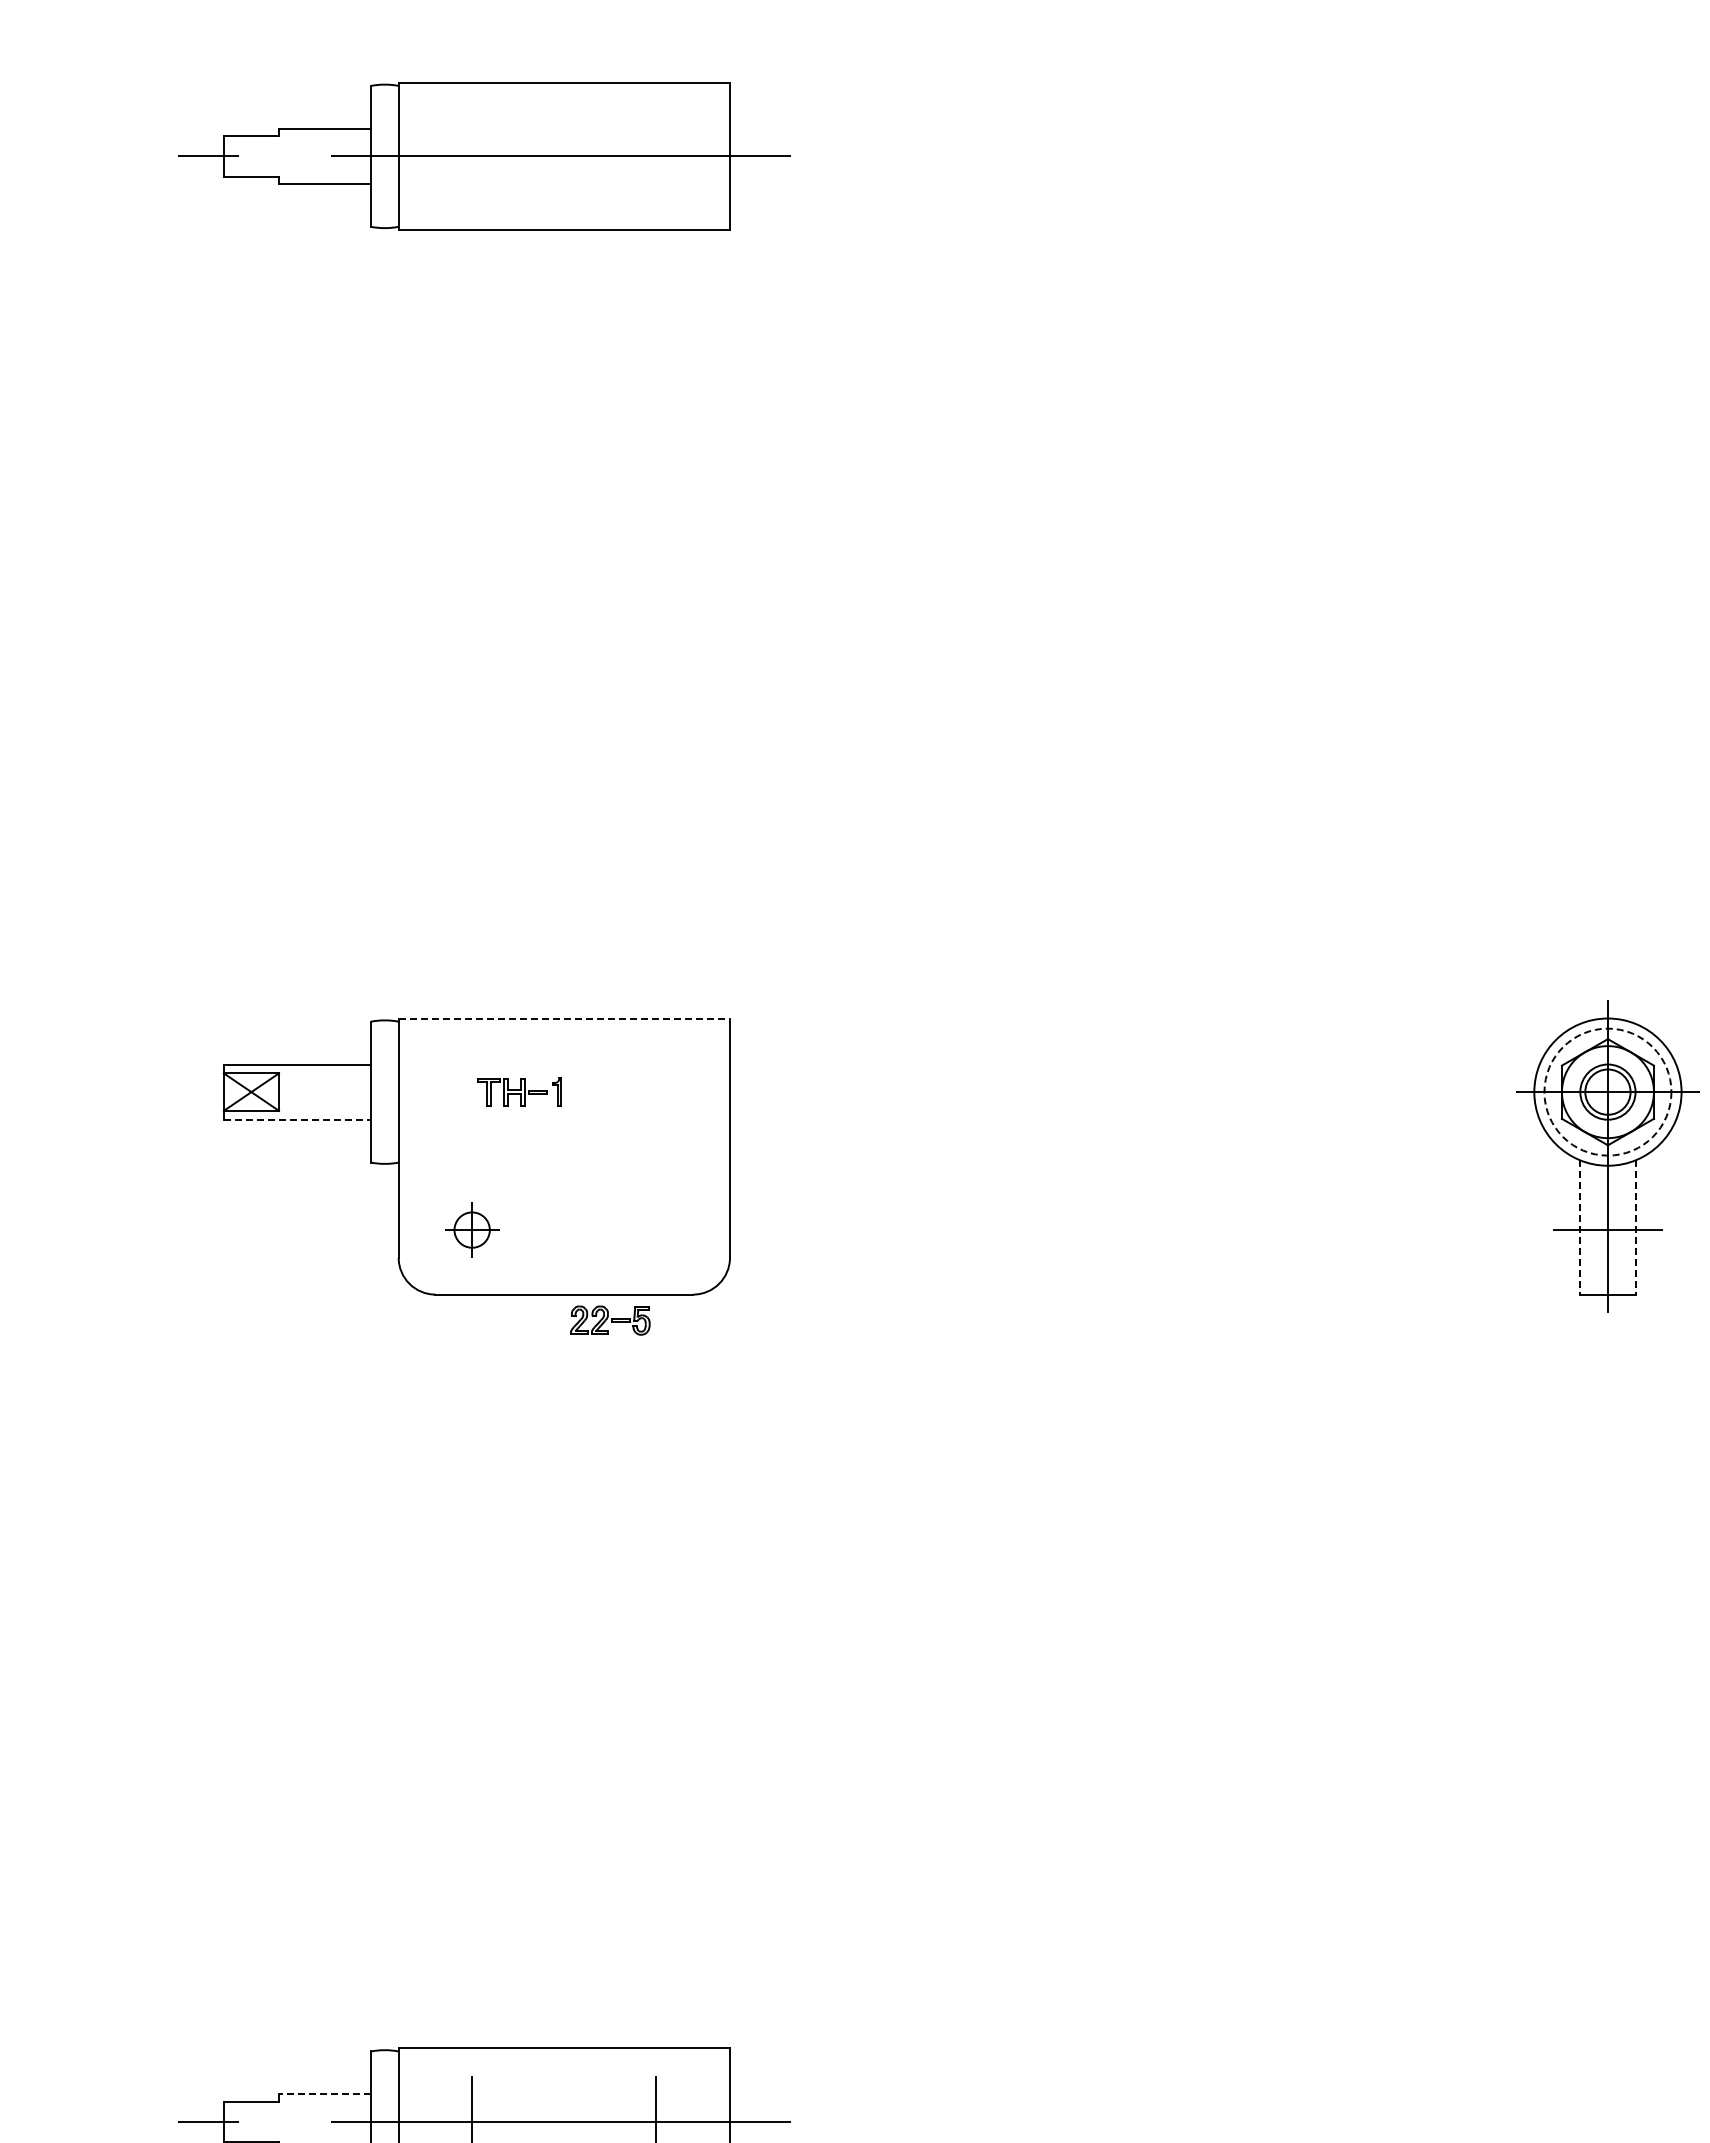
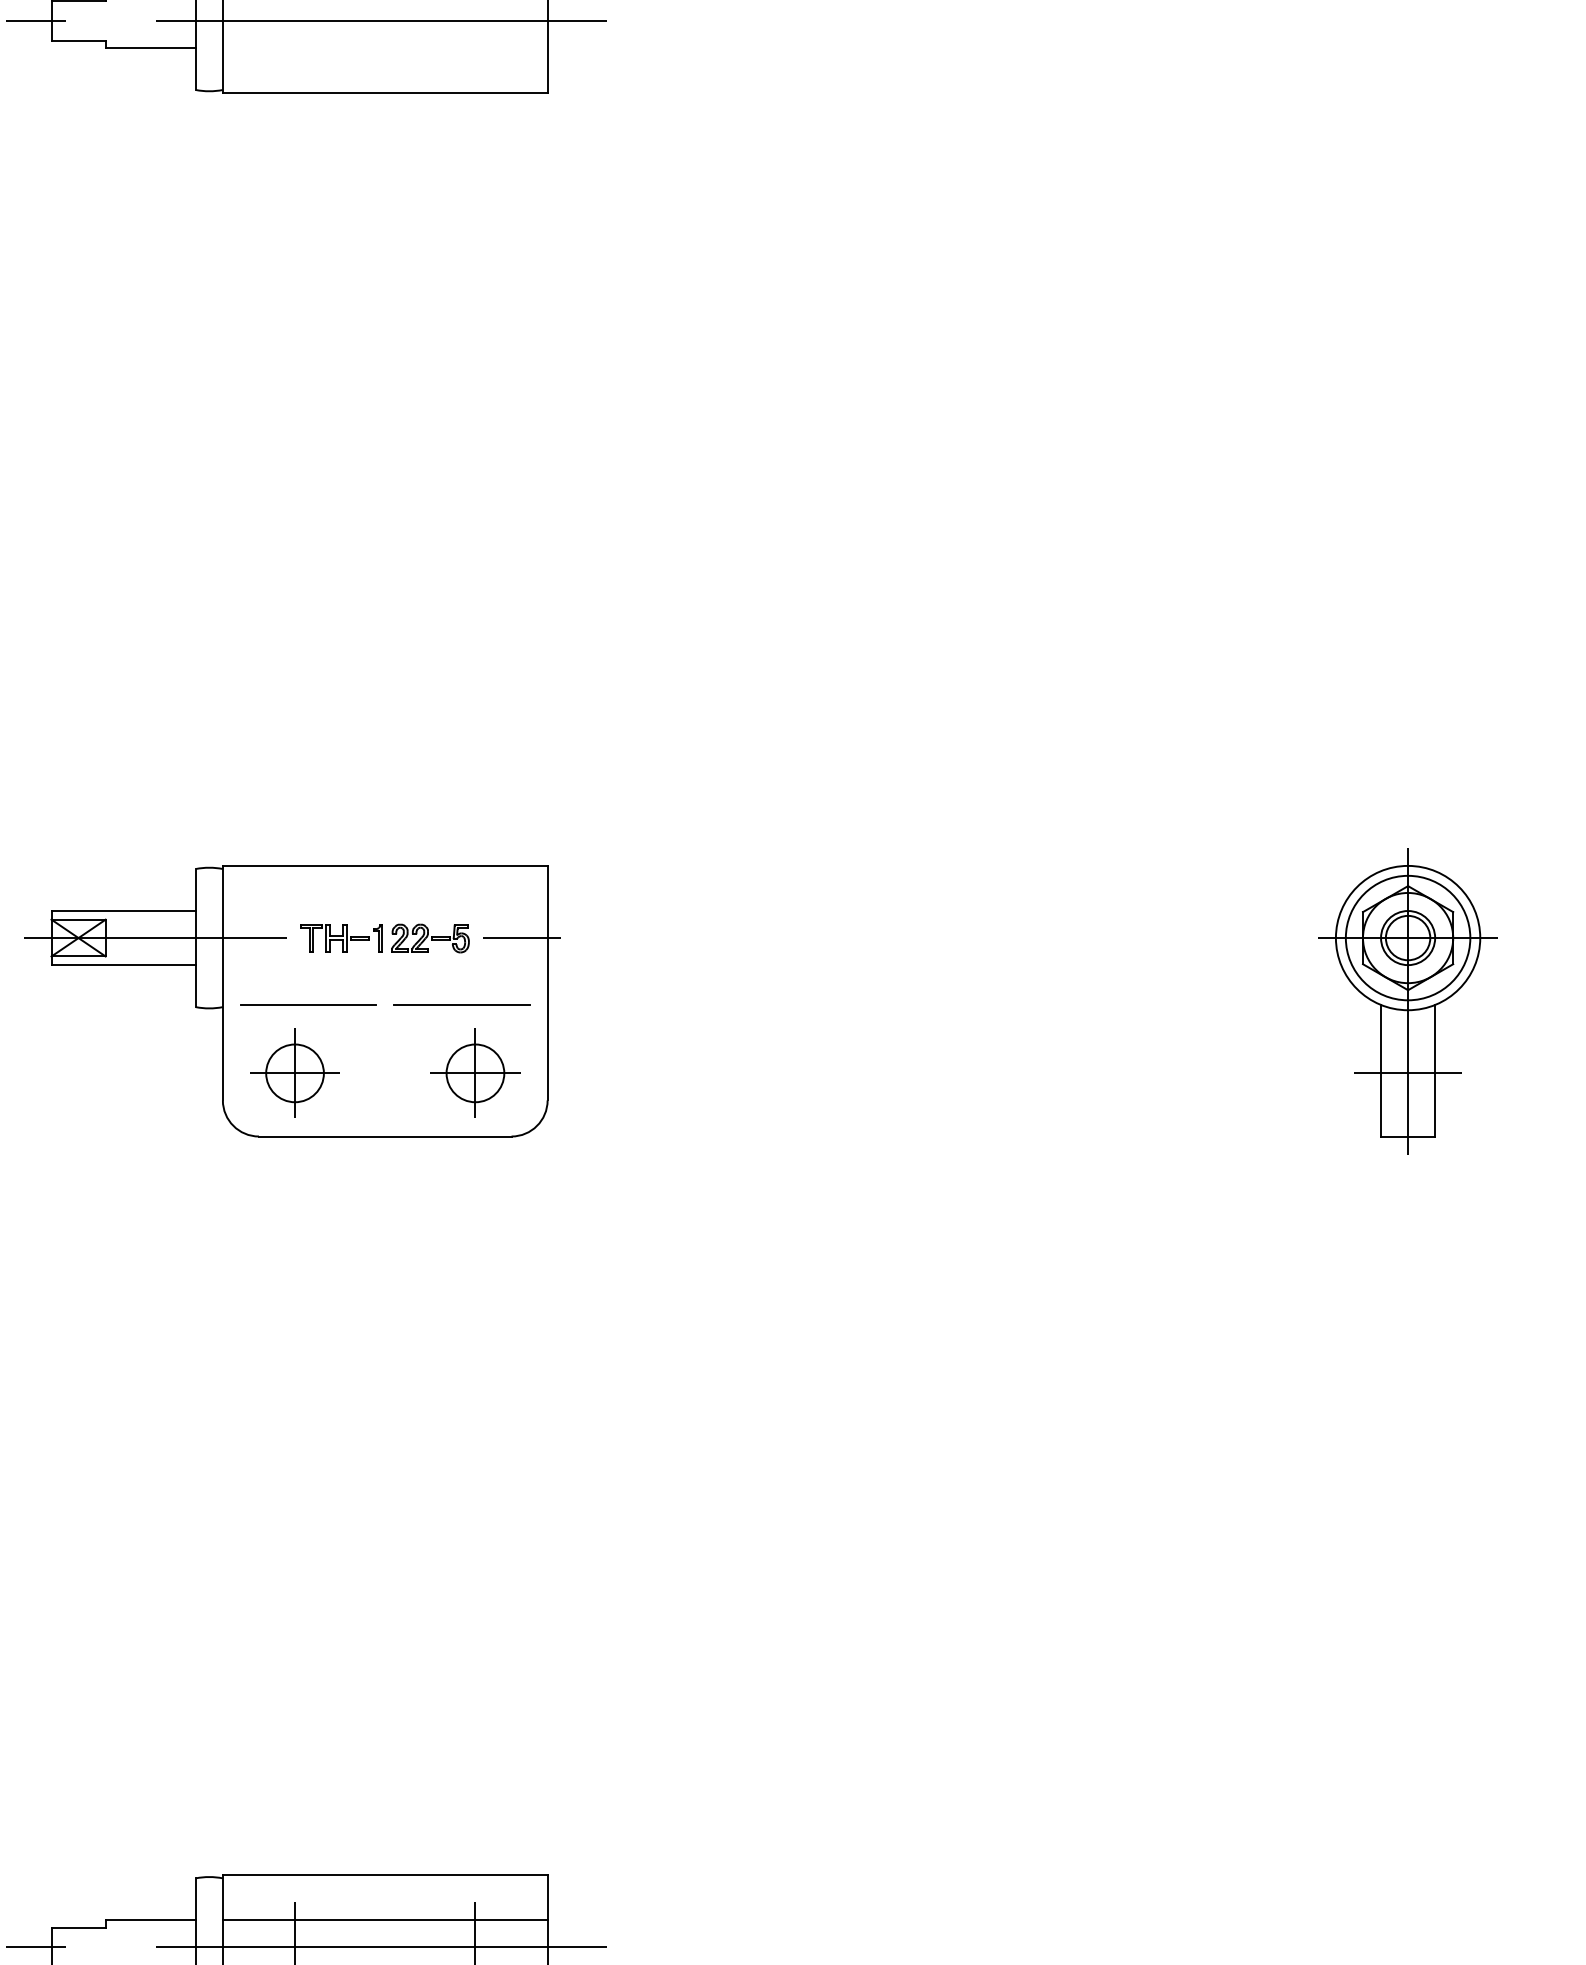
line: (564, 1018) -> (385, 865), dashed -> solid
circle: (1607, 1091) -> (1407, 937), dashed -> solid
line: (330, 1092) -> (156, 938), added
line: (703, 1092) -> (521, 938), added
line: (297, 1119) -> (123, 964), dashed -> solid
line: (486, 1160) -> (308, 1005), added
line: (642, 1160) -> (461, 1005), added
line: (1580, 1228) -> (1381, 1071), dashed -> solid
line: (1635, 1228) -> (1435, 1071), dashed -> solid
part: (471, 1229) -> (294, 1072), size x1.67
part: (655, 1229) -> (474, 1072), added
part: (610, 1320) -> (430, 938), moved
line: (324, 2094) -> (150, 1920), dashed -> solid
line: (563, 2094) -> (384, 1920), added

